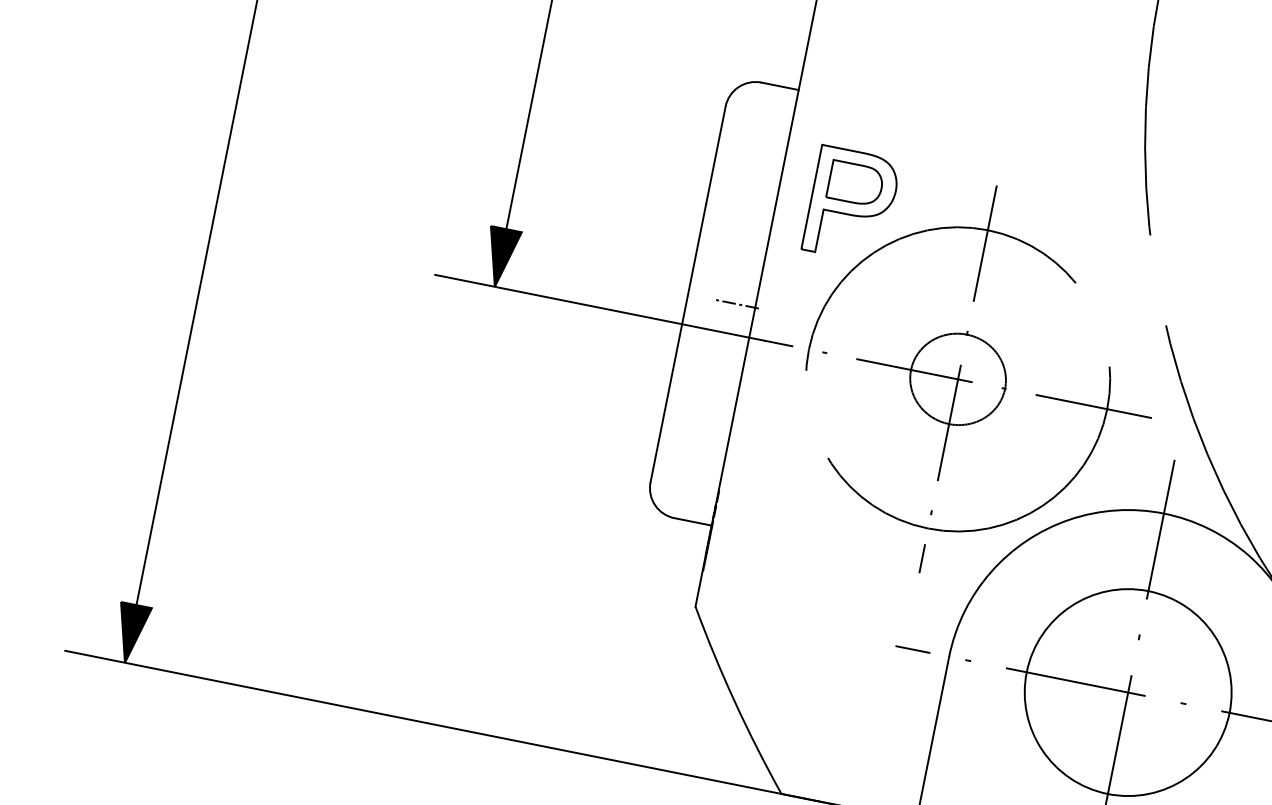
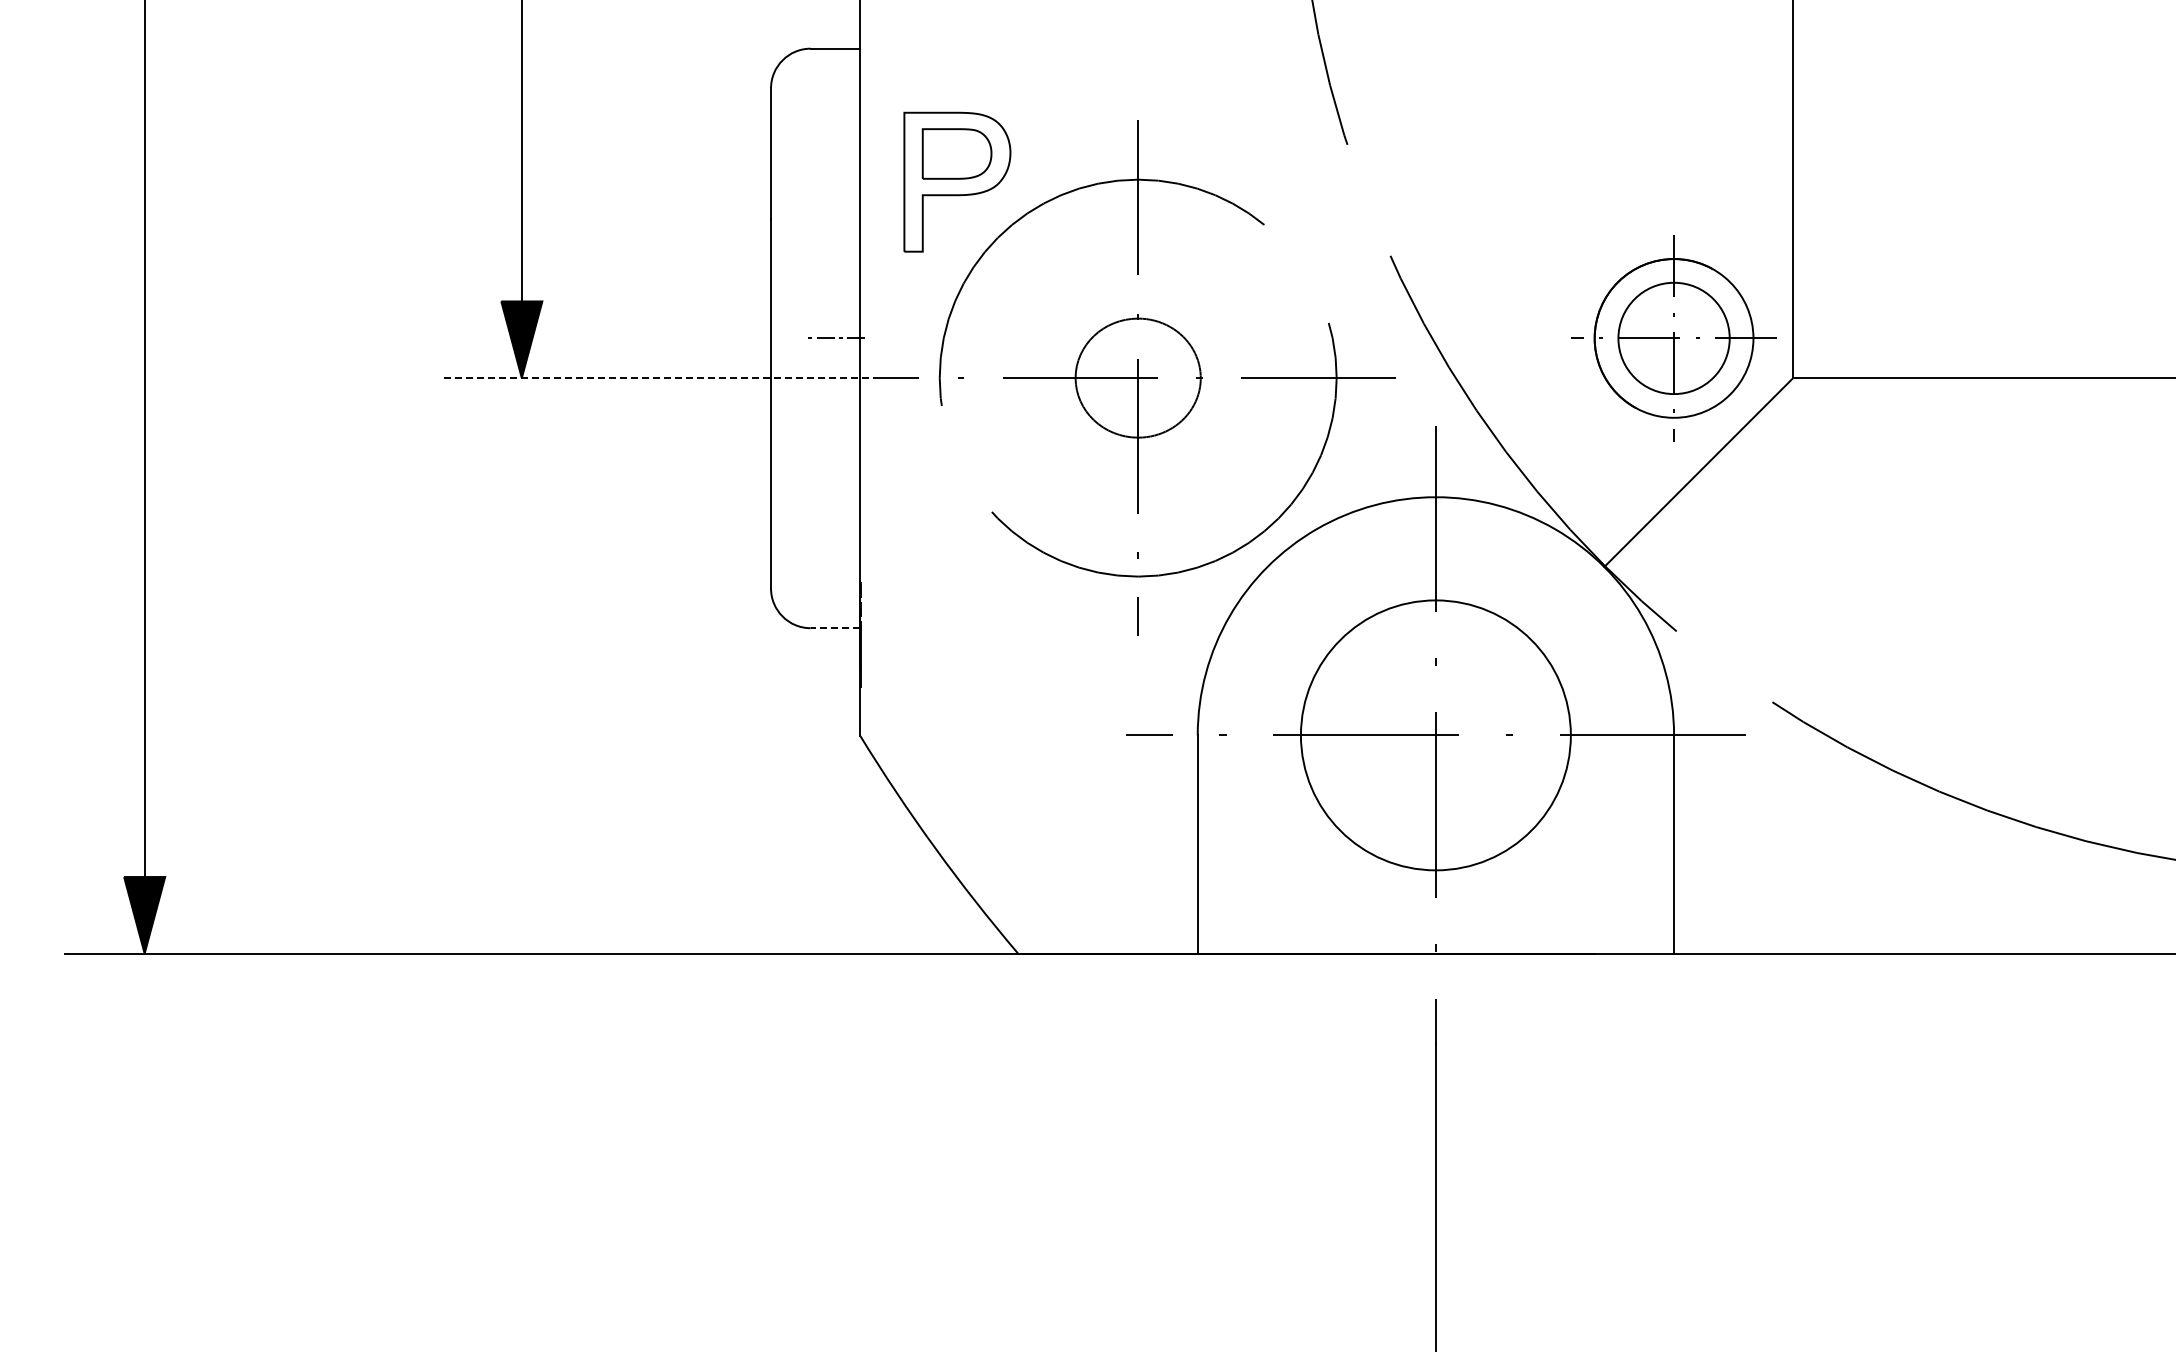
line: (599, 308) -> (661, 378), solid -> dashed
line: (693, 522) -> (835, 628), solid -> dashed

